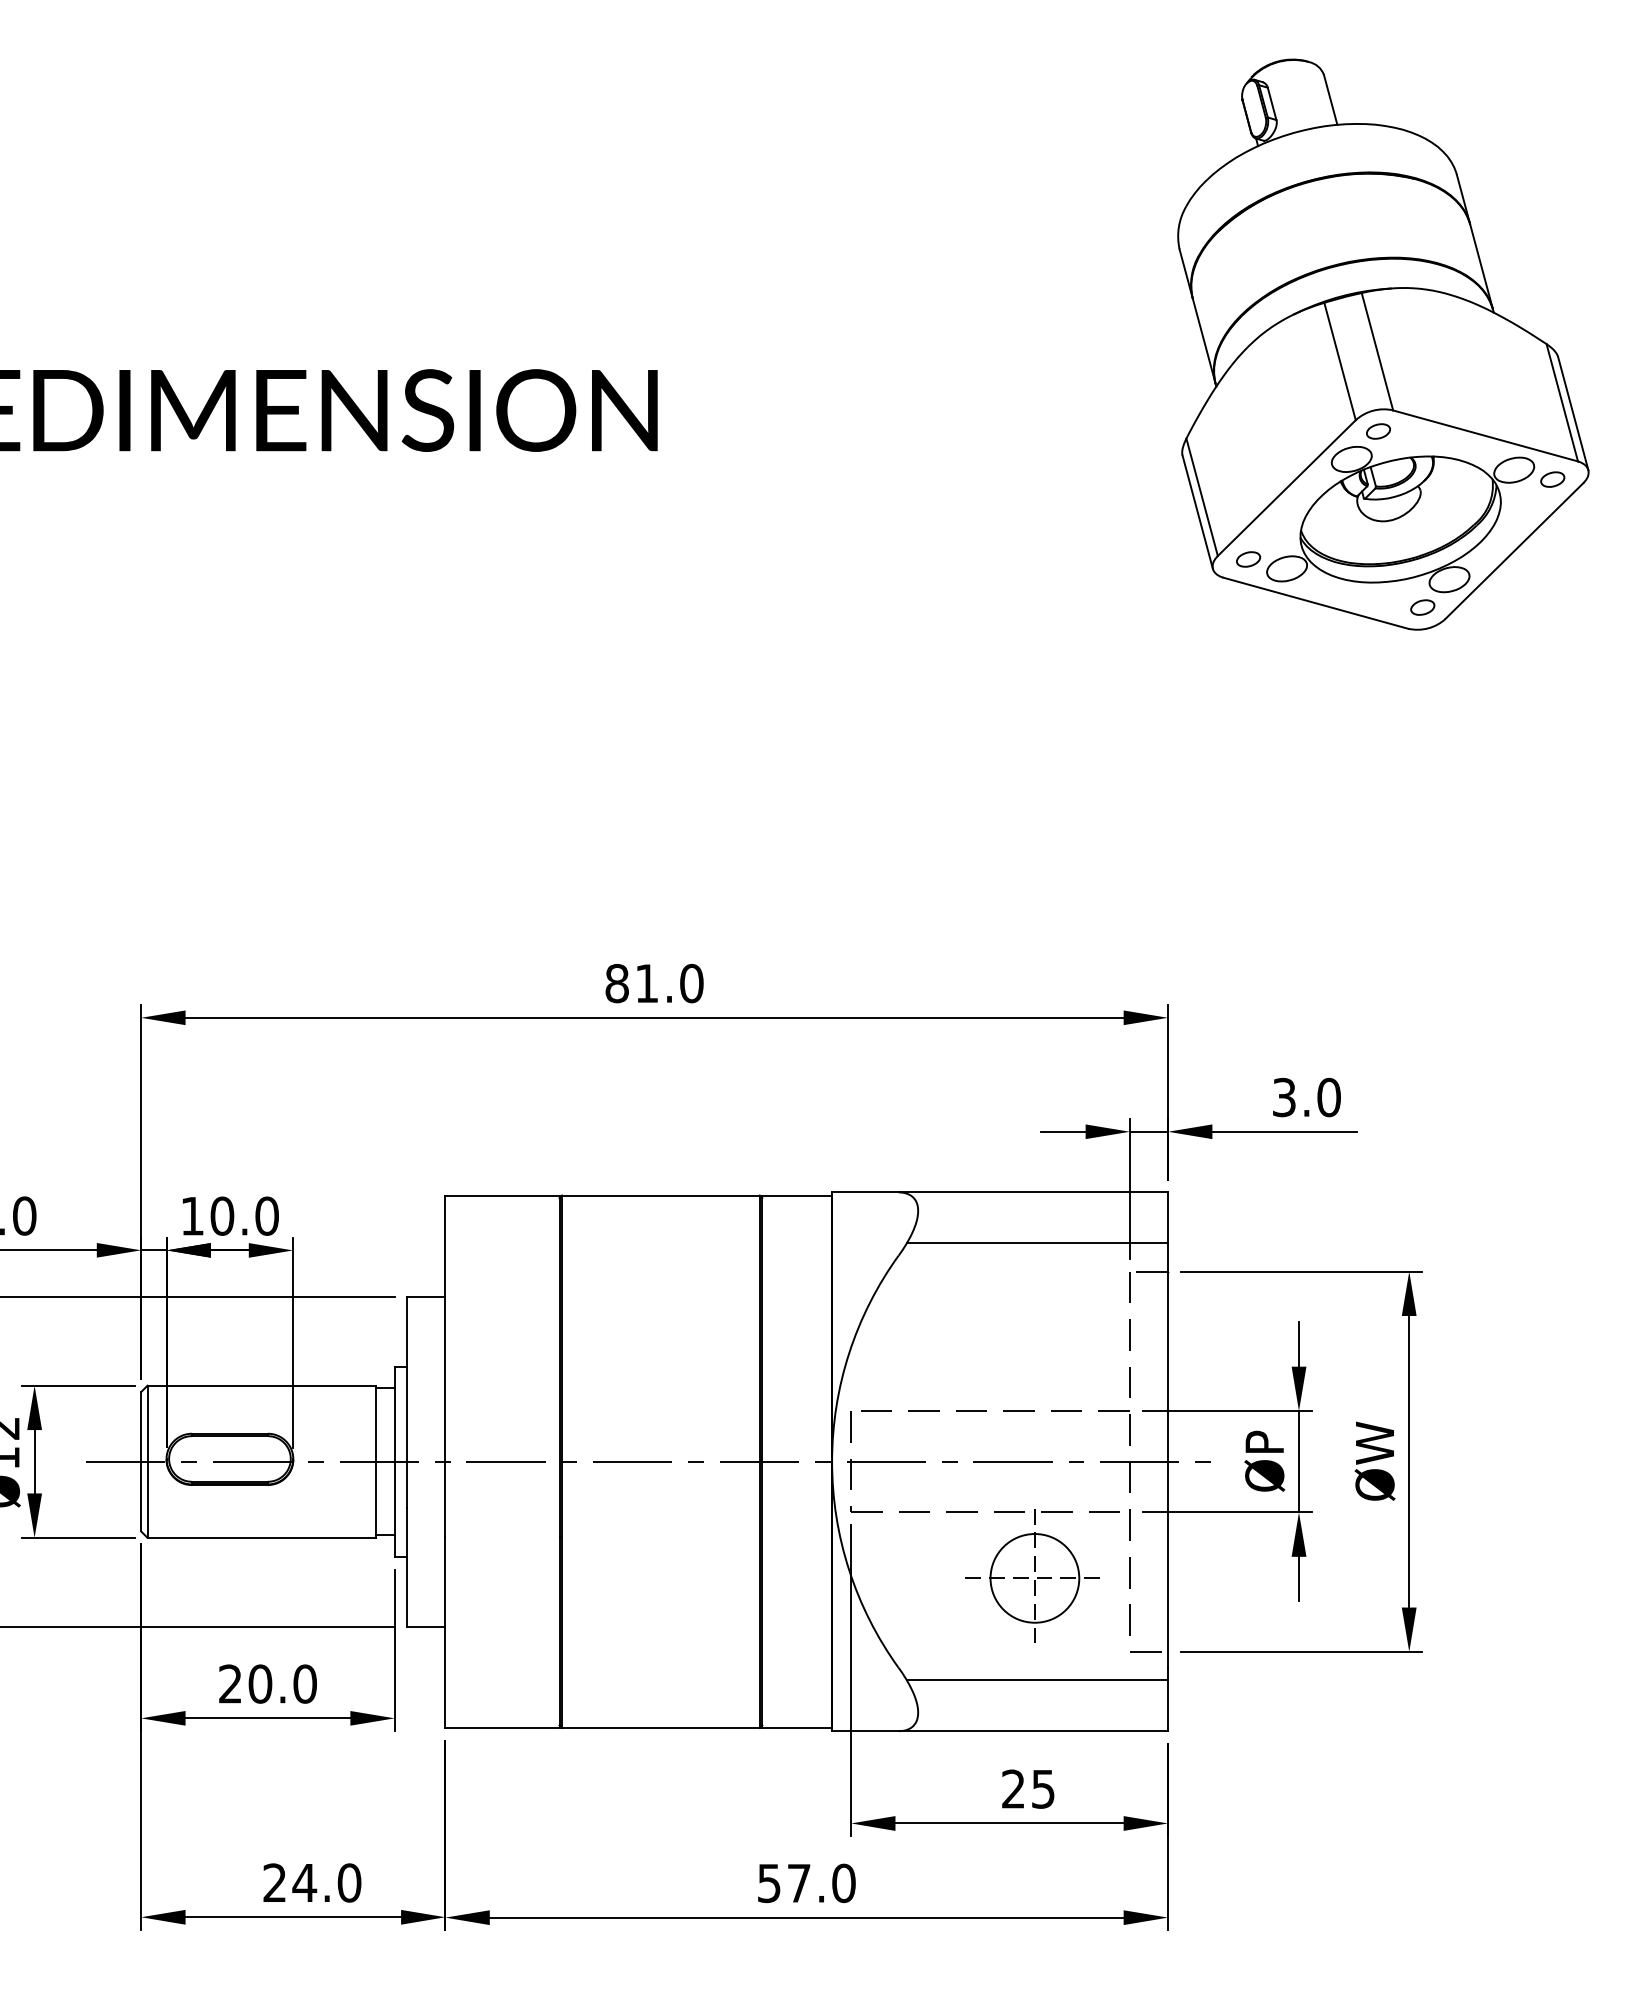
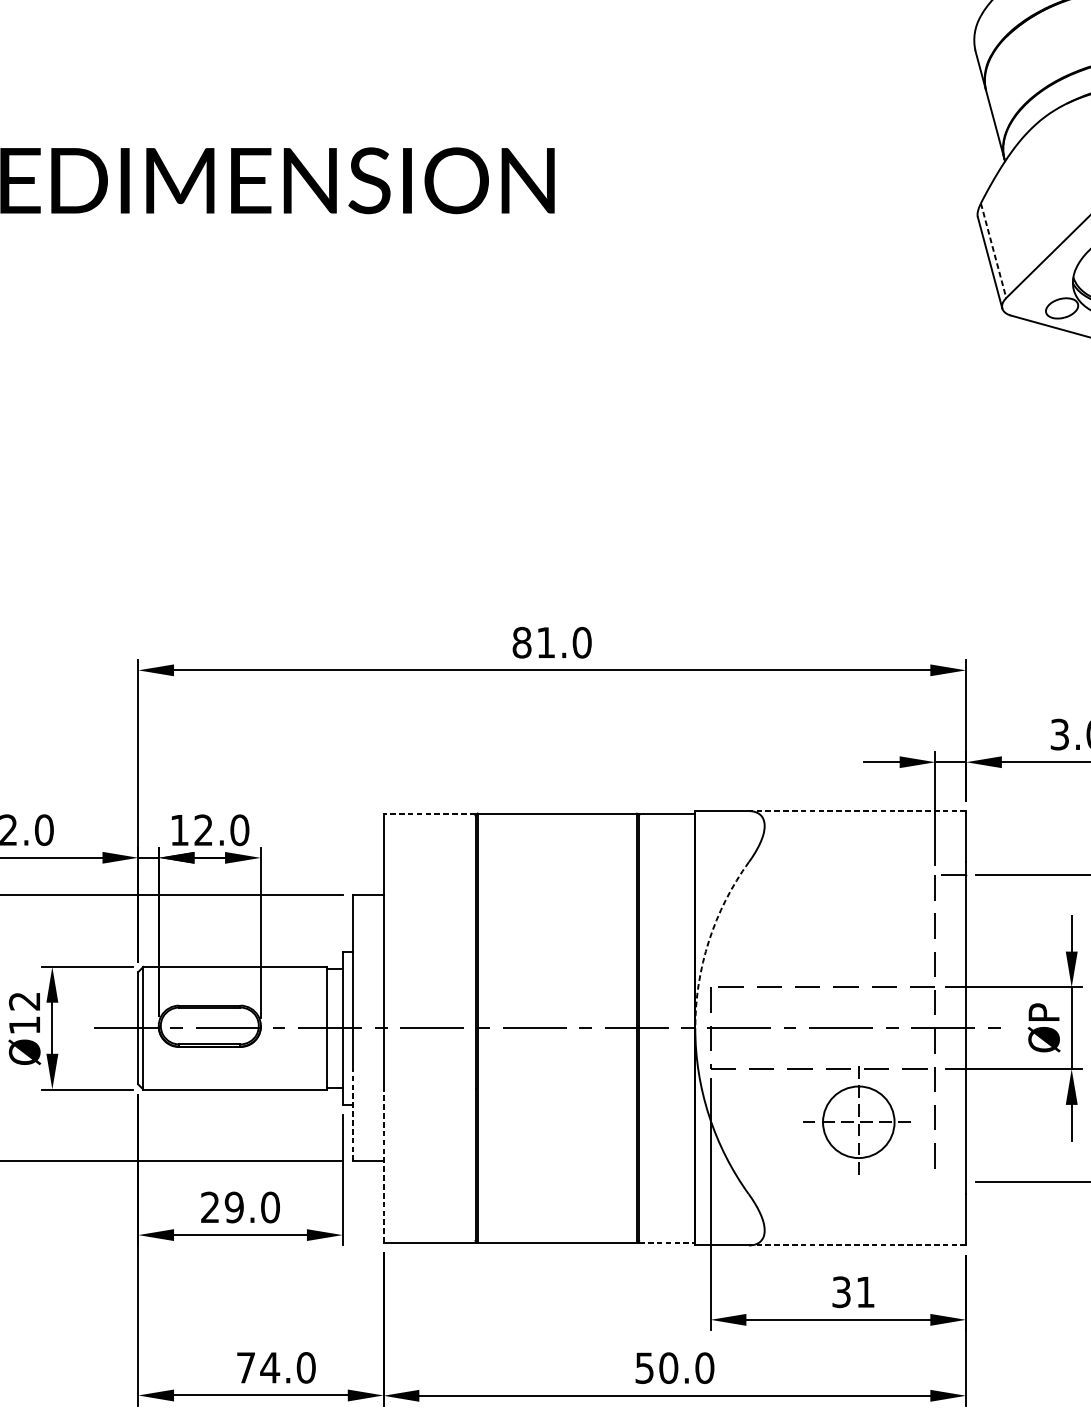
line: (1202, 497) -> (993, 250), solid -> dashed
part: (1248, 559) -> (1030, 300), removed
line: (1033, 1192) -> (857, 811), solid -> dashed
line: (501, 1195) -> (428, 813), solid -> dashed
text: (222, 1215) -> (203, 829), 10.0 -> 12.0
line: (1037, 1243) -> (860, 852), removed
arc: (849, 1353) -> (709, 940), solid -> dashed
line: (407, 1566) -> (352, 1112), solid -> dashed
line: (445, 1632) -> (383, 1165), solid -> dashed
line: (1148, 1651) -> (950, 1181), removed
line: (1037, 1680) -> (860, 1204), removed
text: (260, 1683) -> (234, 1207), 20.0 -> 29.0
line: (797, 1727) -> (667, 1242), solid -> dashed
line: (1033, 1731) -> (857, 1245), solid -> dashed
text: (1028, 1788) -> (853, 1291), 25 -> 31
text: (274, 1882) -> (245, 1367), 24.0 -> 74.0
text: (799, 1883) -> (669, 1368), 57.0 -> 50.0

